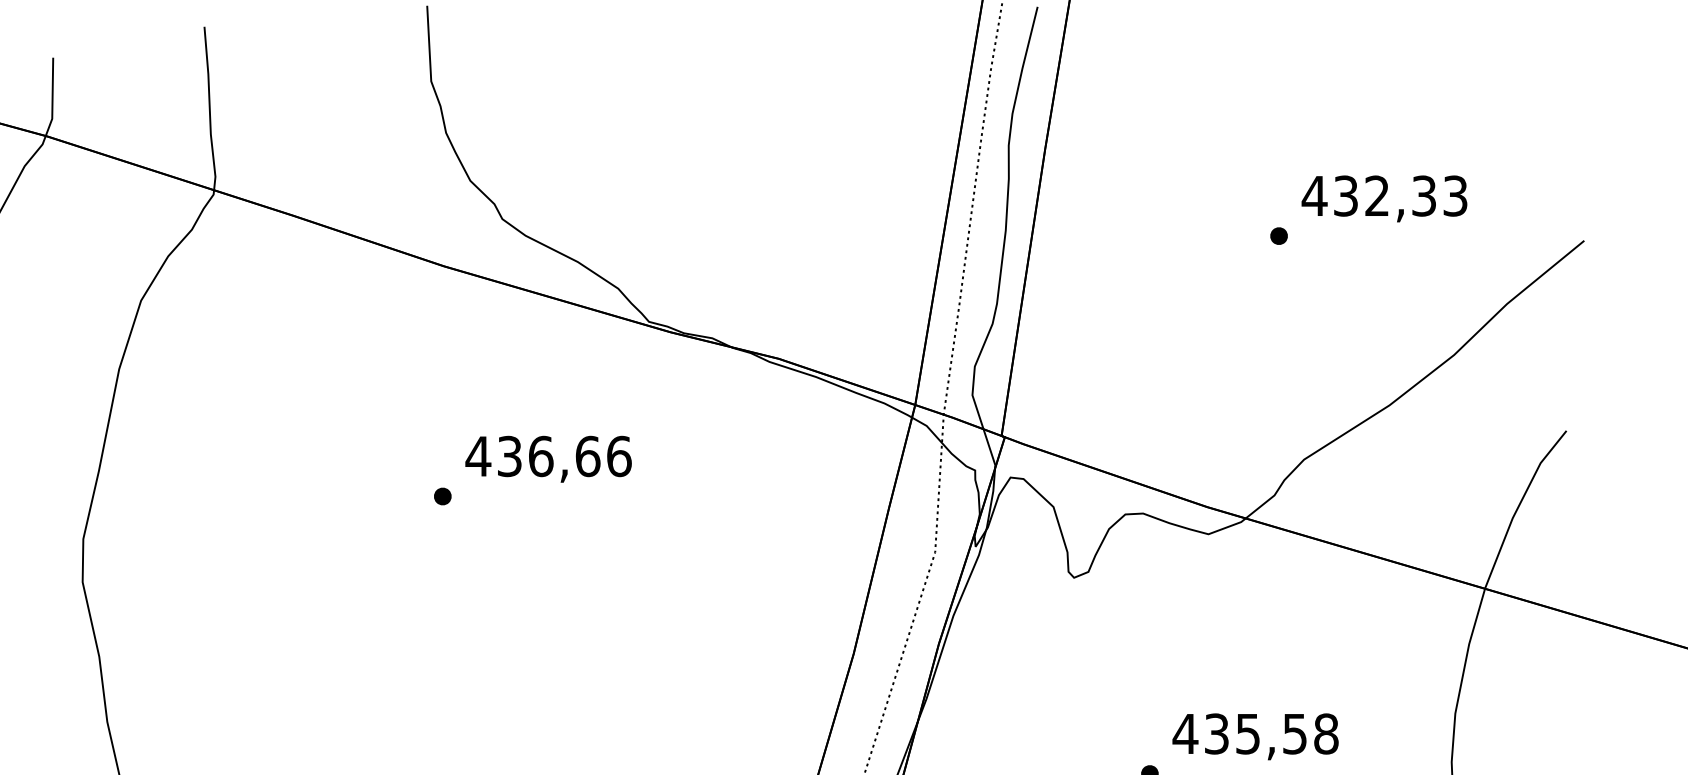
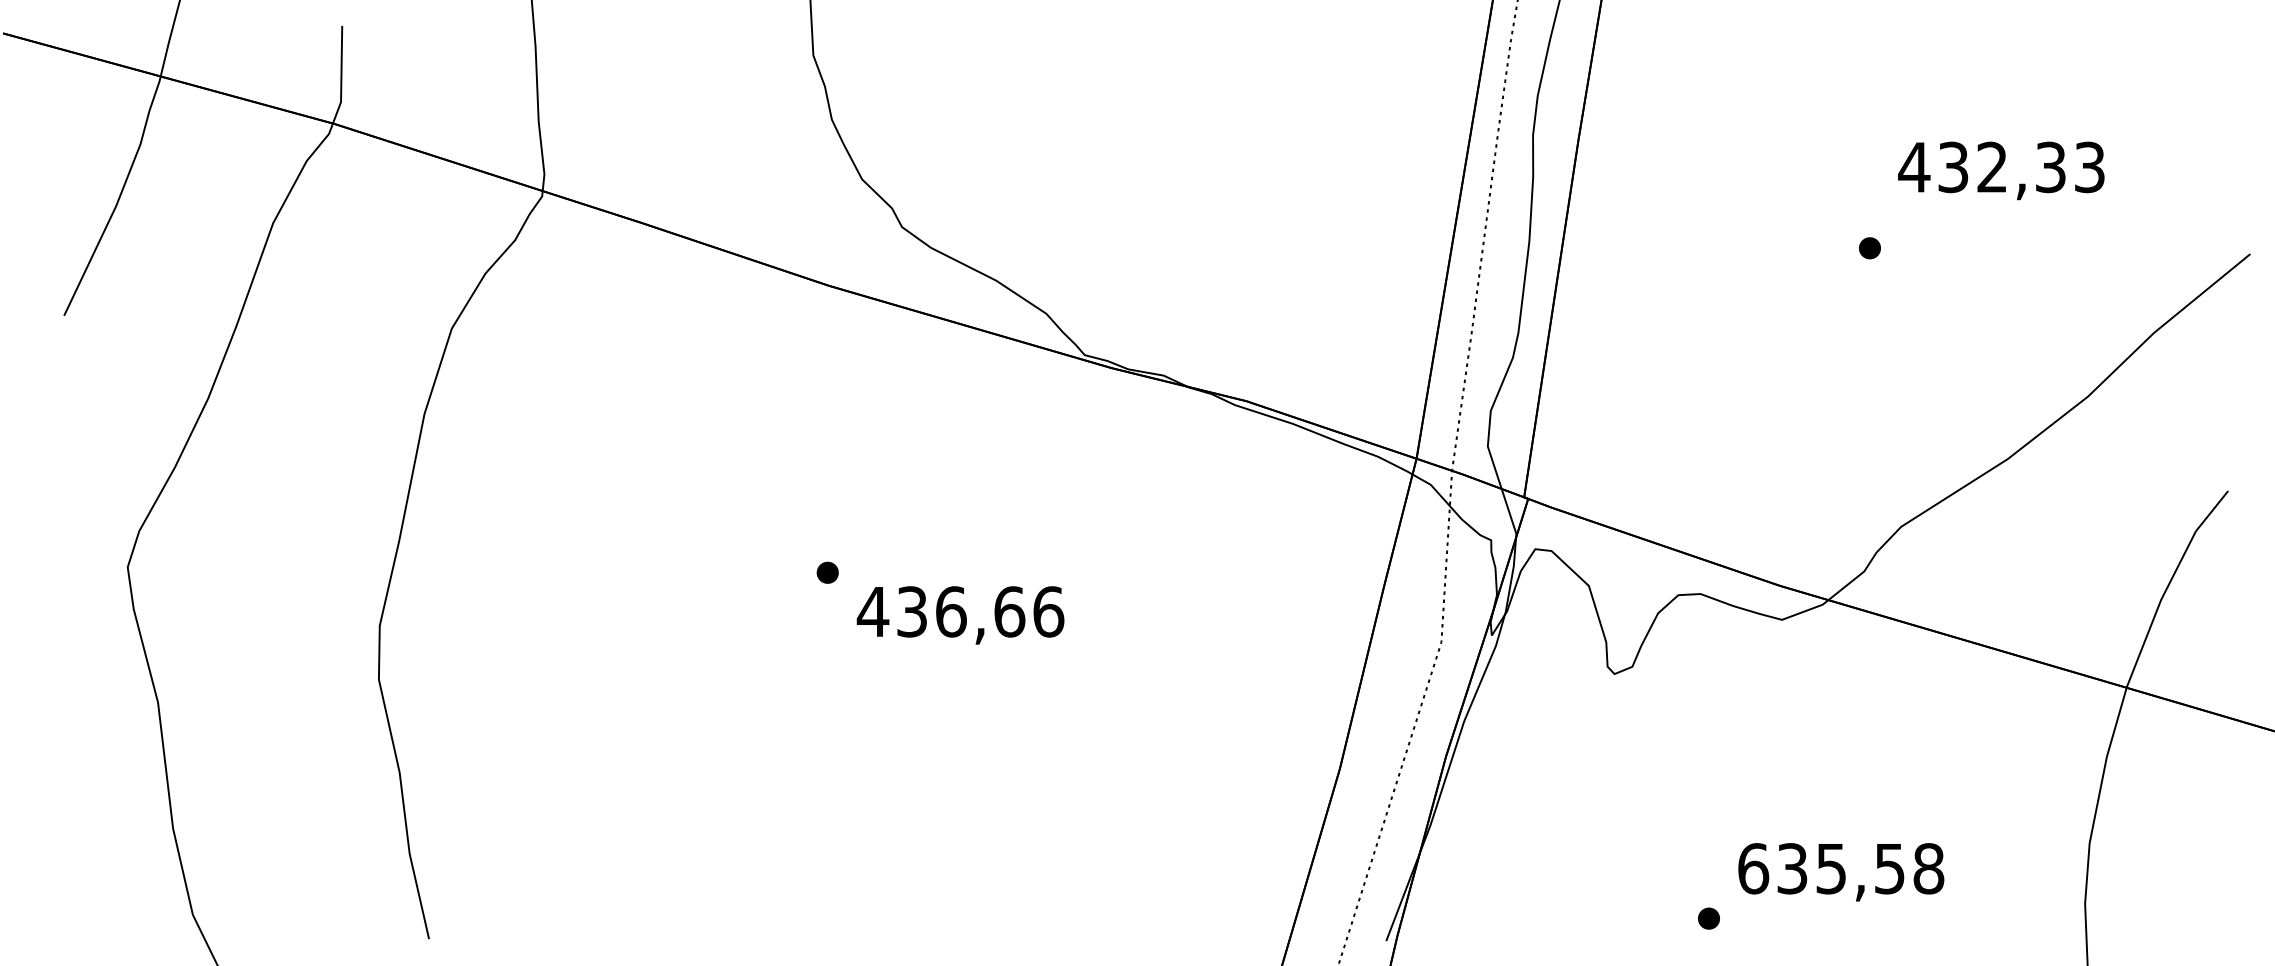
text: (1384, 198) -> (2001, 170), moved
text: (548, 459) -> (960, 615), moved
text: (1185, 733) -> (1753, 868), 435,58 -> 635,58

